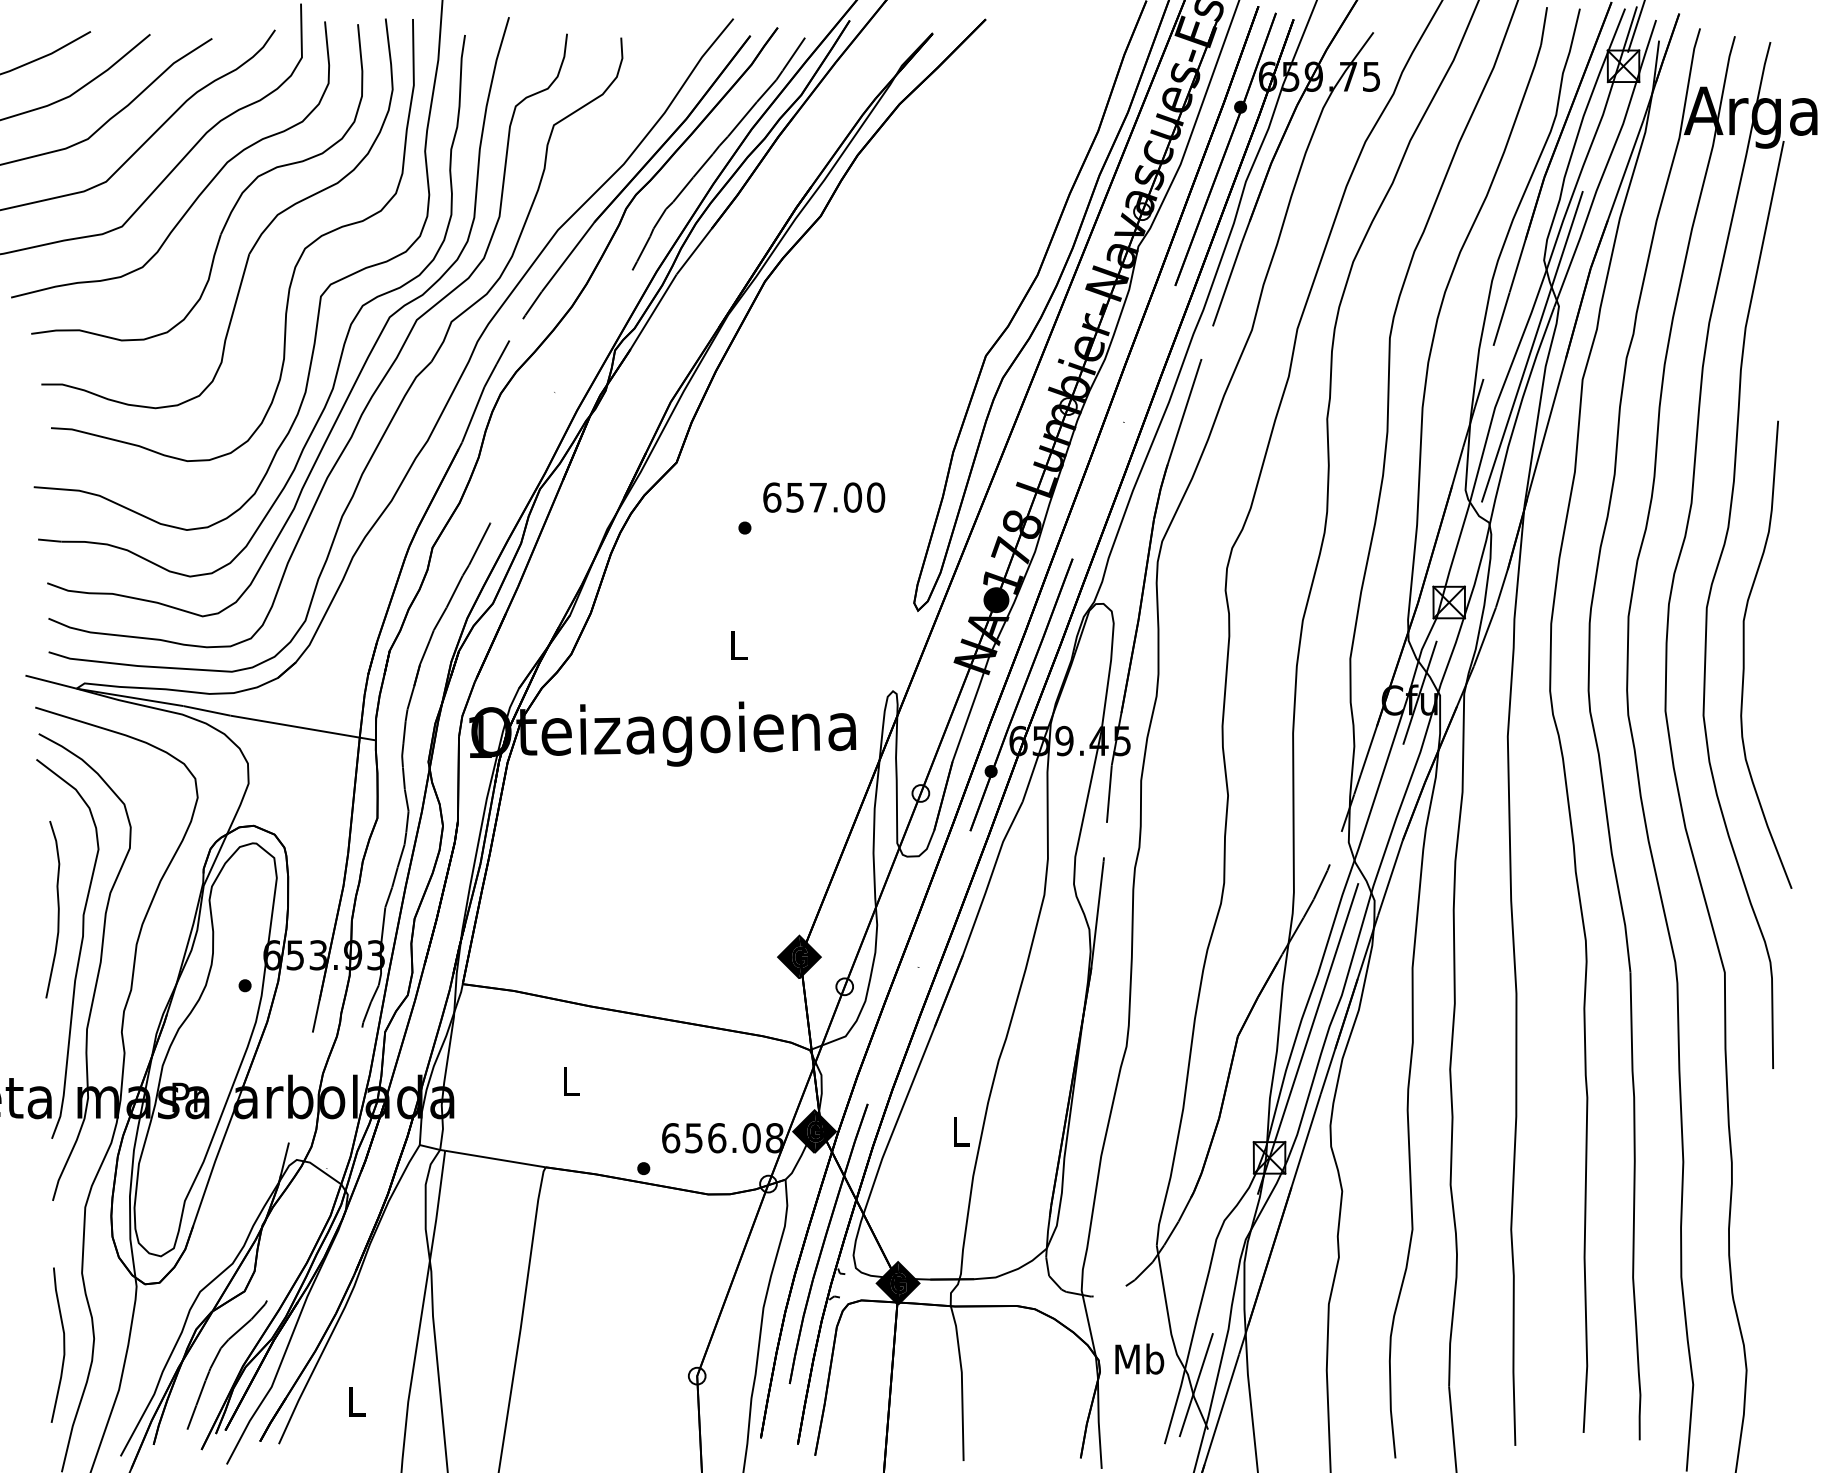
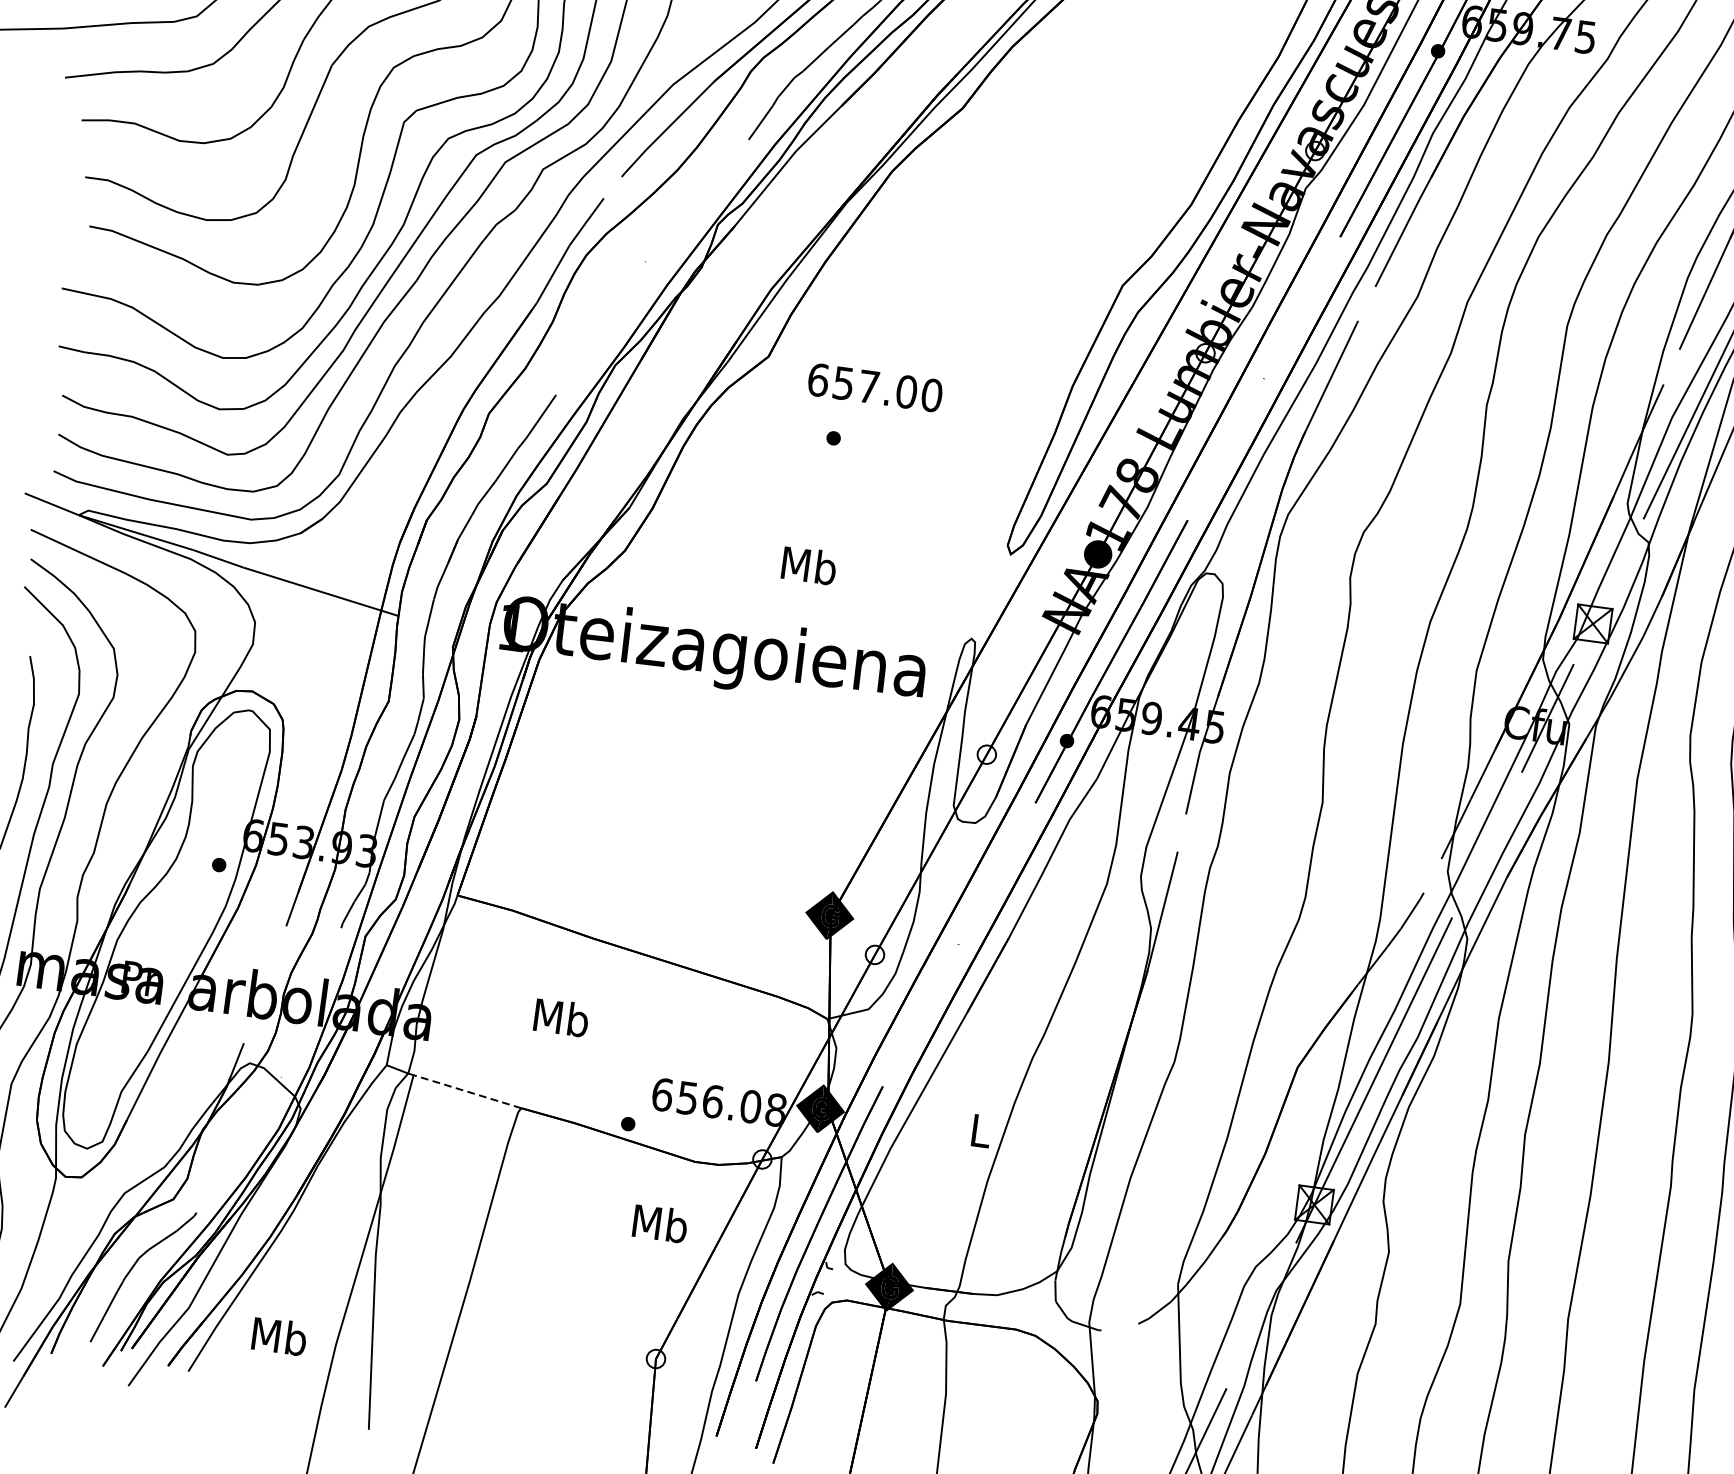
text: (824, 497) -> (875, 387), moved
text: (738, 644) -> (809, 564), L -> Mb
text: (570, 1080) -> (561, 1016), L -> Mb
line: (495, 1159) -> (467, 1092), solid -> dashed
text: (1139, 1358) -> (660, 1222), moved
text: (356, 1401) -> (279, 1336), L -> Mb

